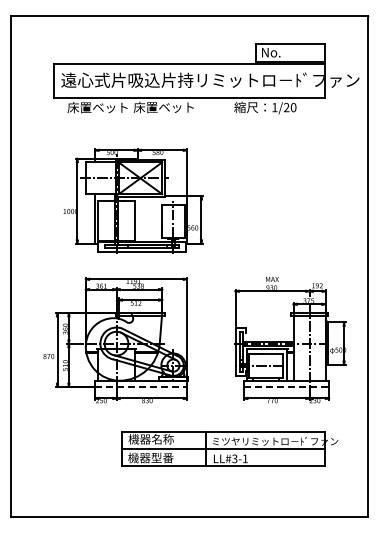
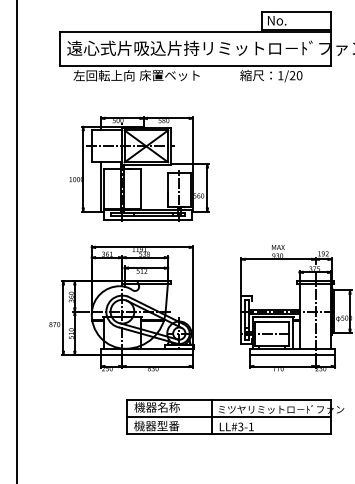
text: (97, 107) -> (103, 75), 床置ベット -> 左回転上向
line: (141, 386) -> (147, 354), dashed -> solid
line: (287, 386) -> (293, 354), dashed -> solid

